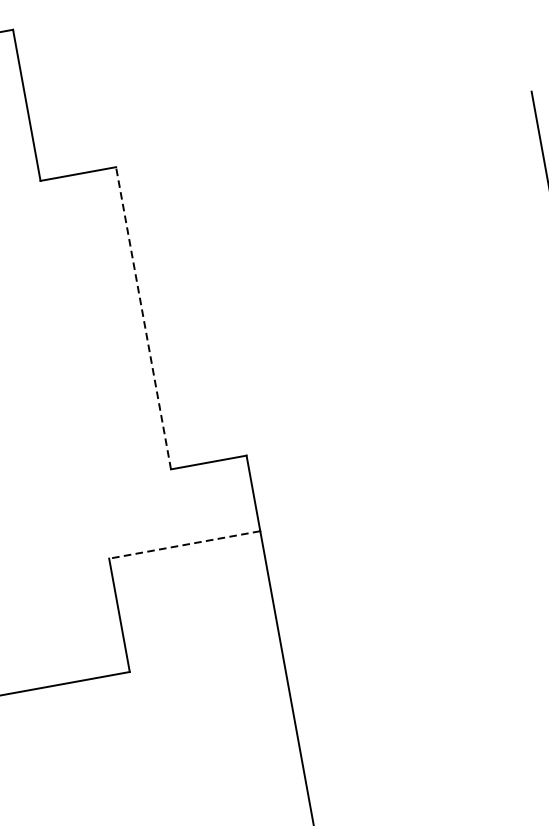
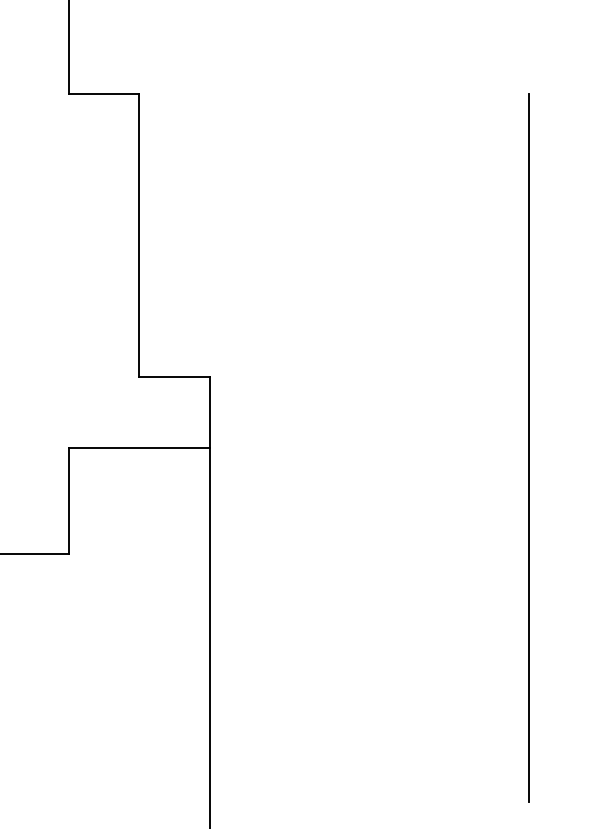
line: (143, 318) -> (139, 235), dashed -> solid
line: (184, 545) -> (139, 448), dashed -> solid

